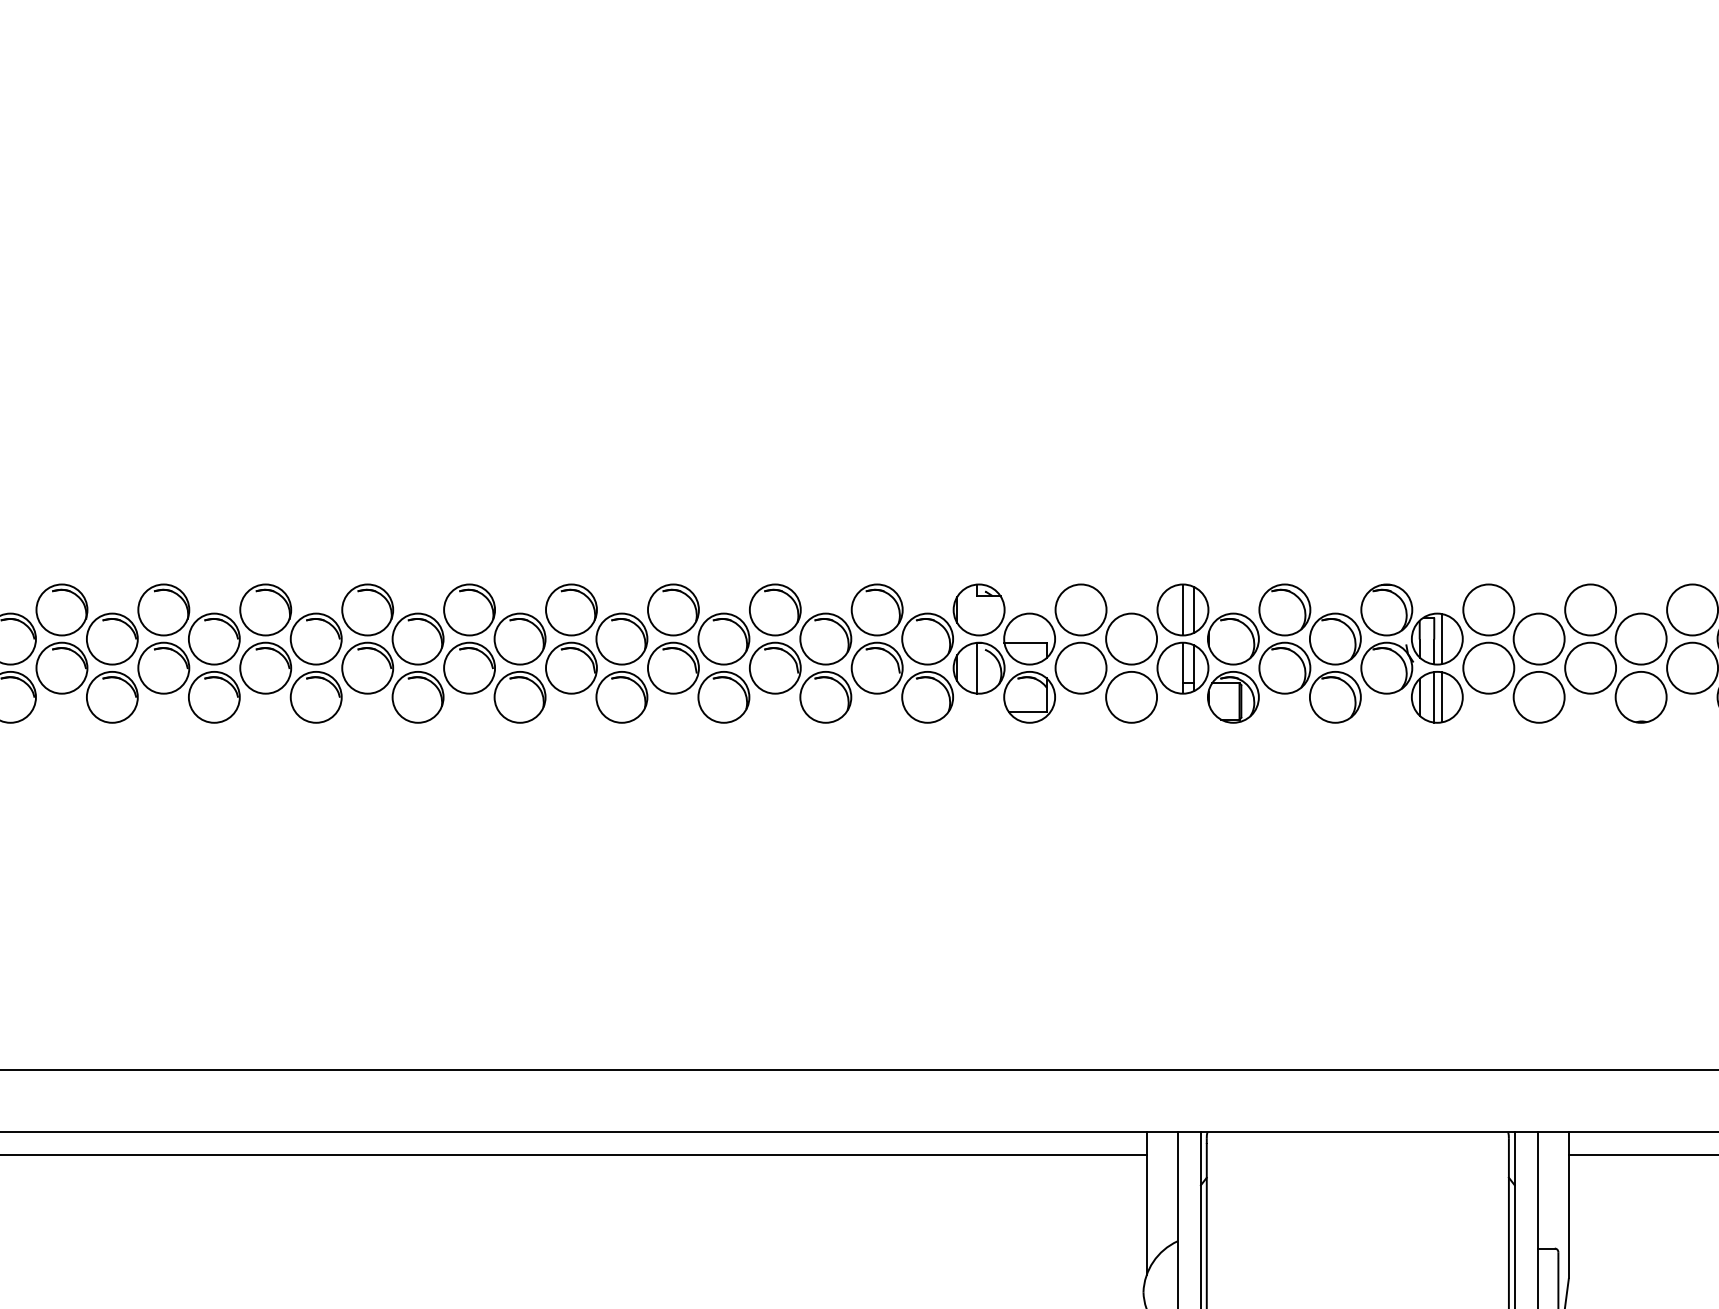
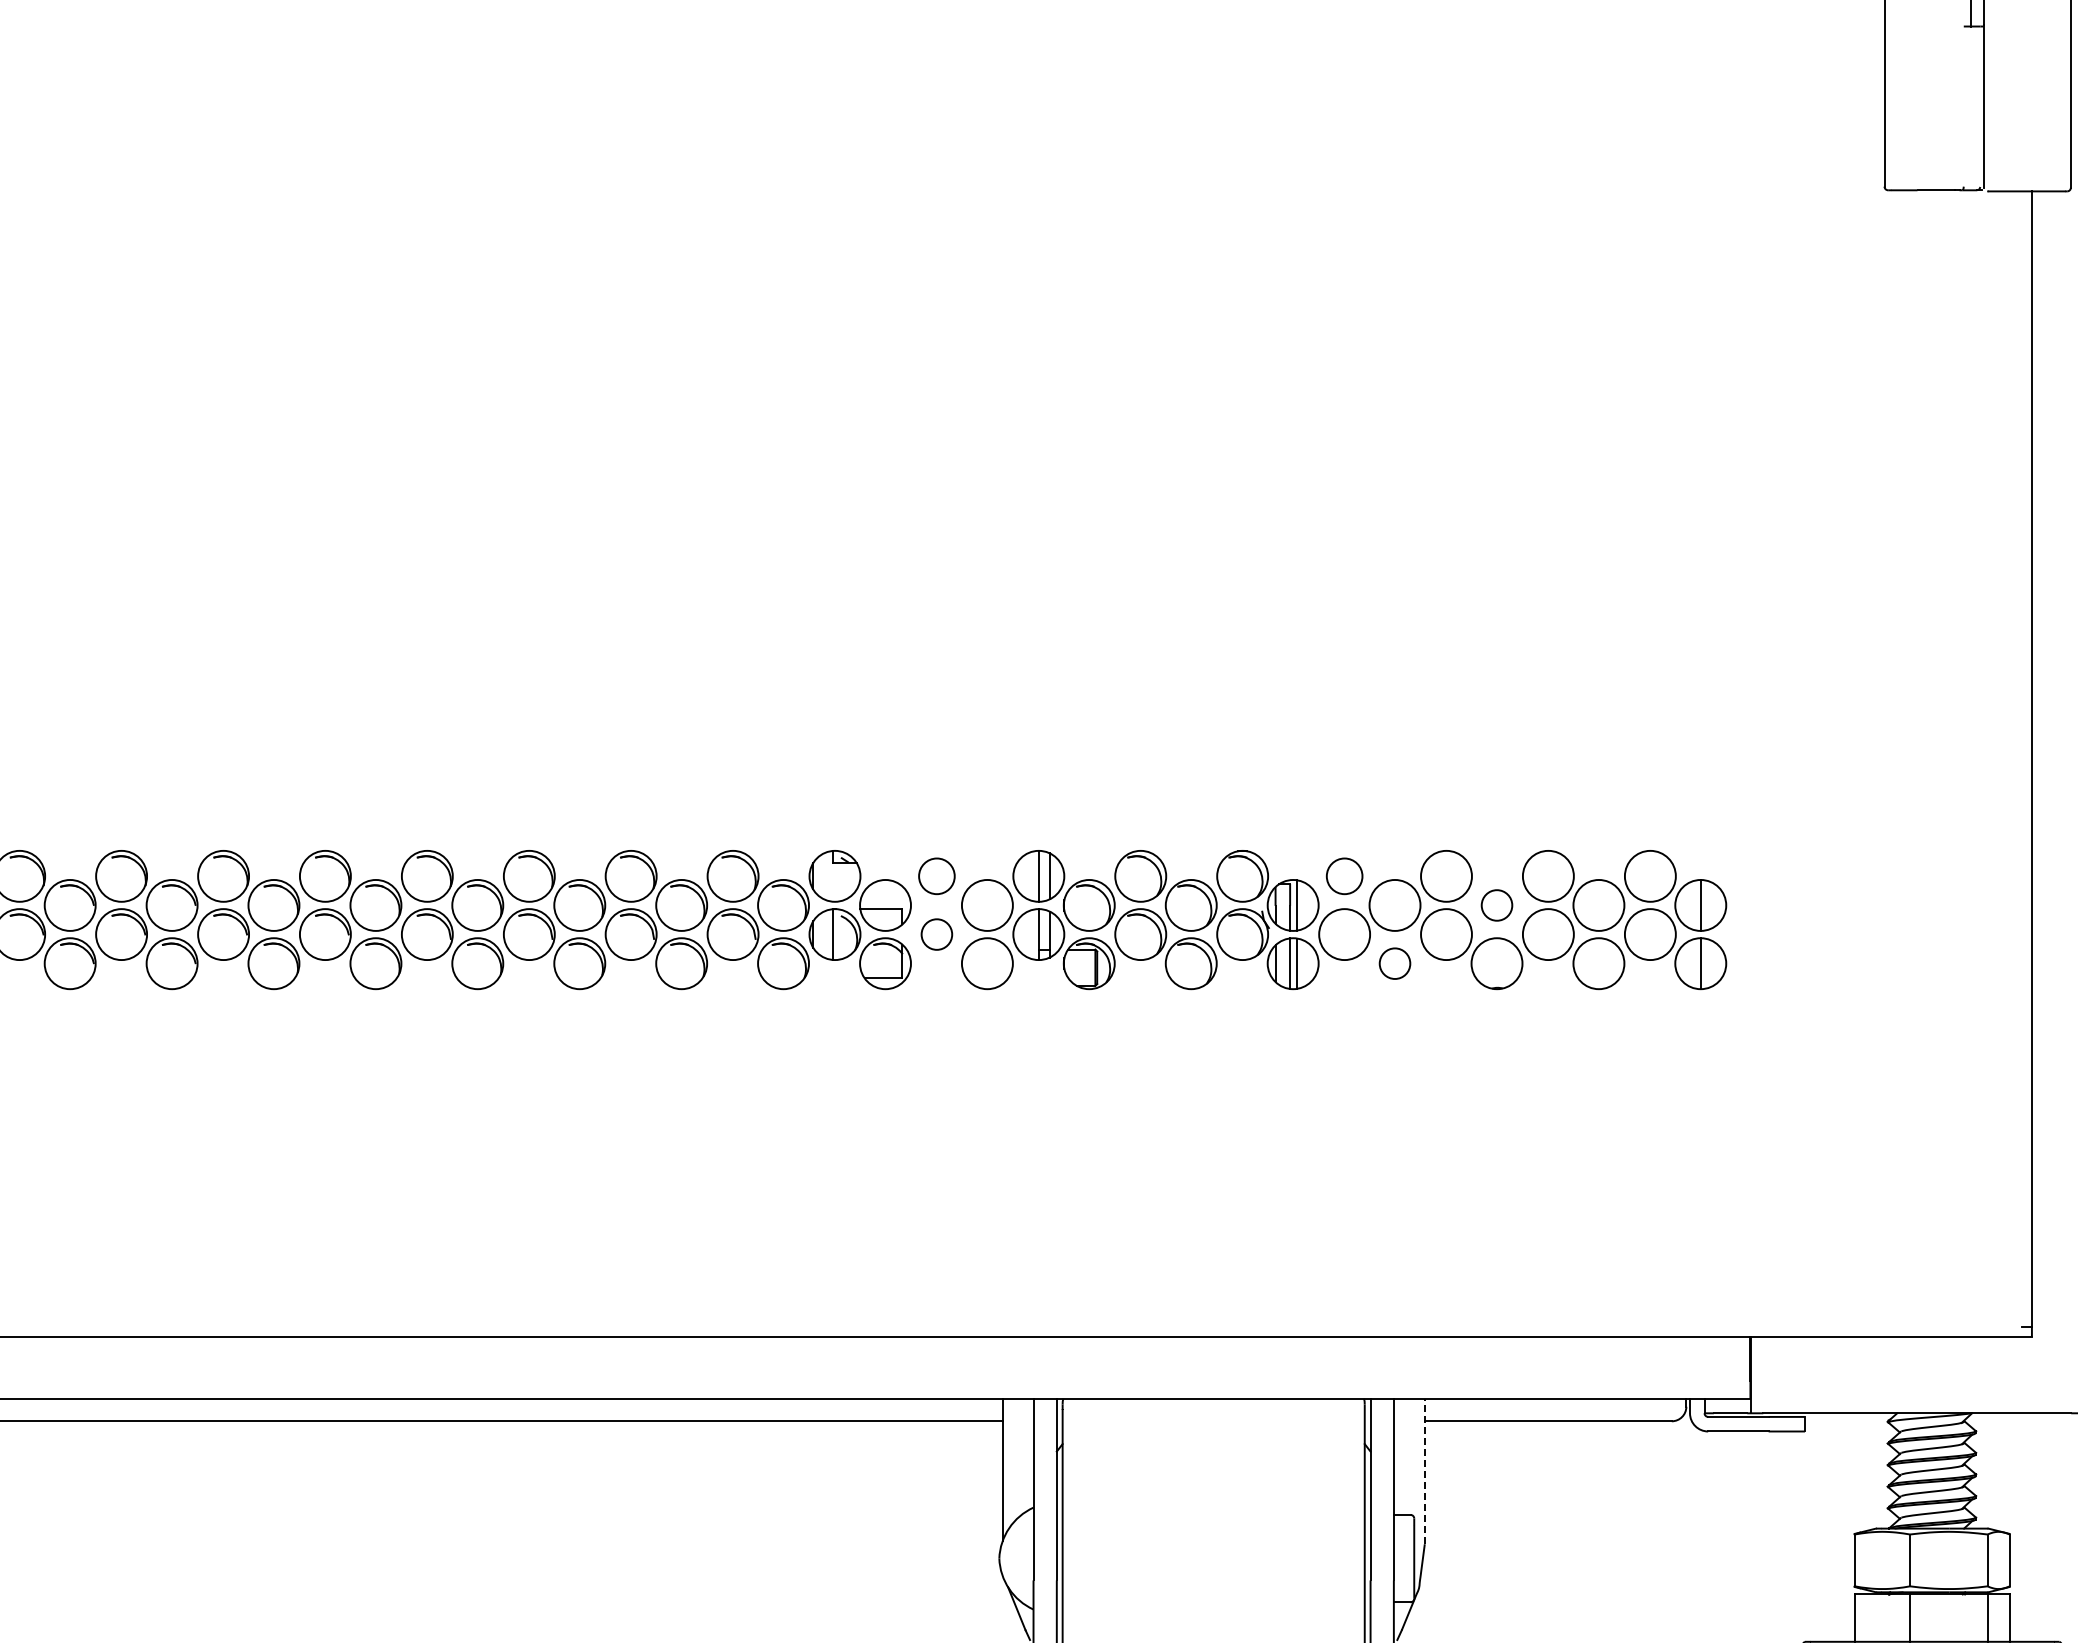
circle: (1080, 609) -> (936, 875), size x0.7
circle: (1488, 609) -> (1344, 875), size x0.7
circle: (1640, 638) -> (1496, 904), size x0.6
circle: (1080, 668) -> (936, 934), size x0.6
circle: (1538, 697) -> (1394, 963), size x0.6
line: (1568, 1205) -> (1424, 1471), solid -> dashed

